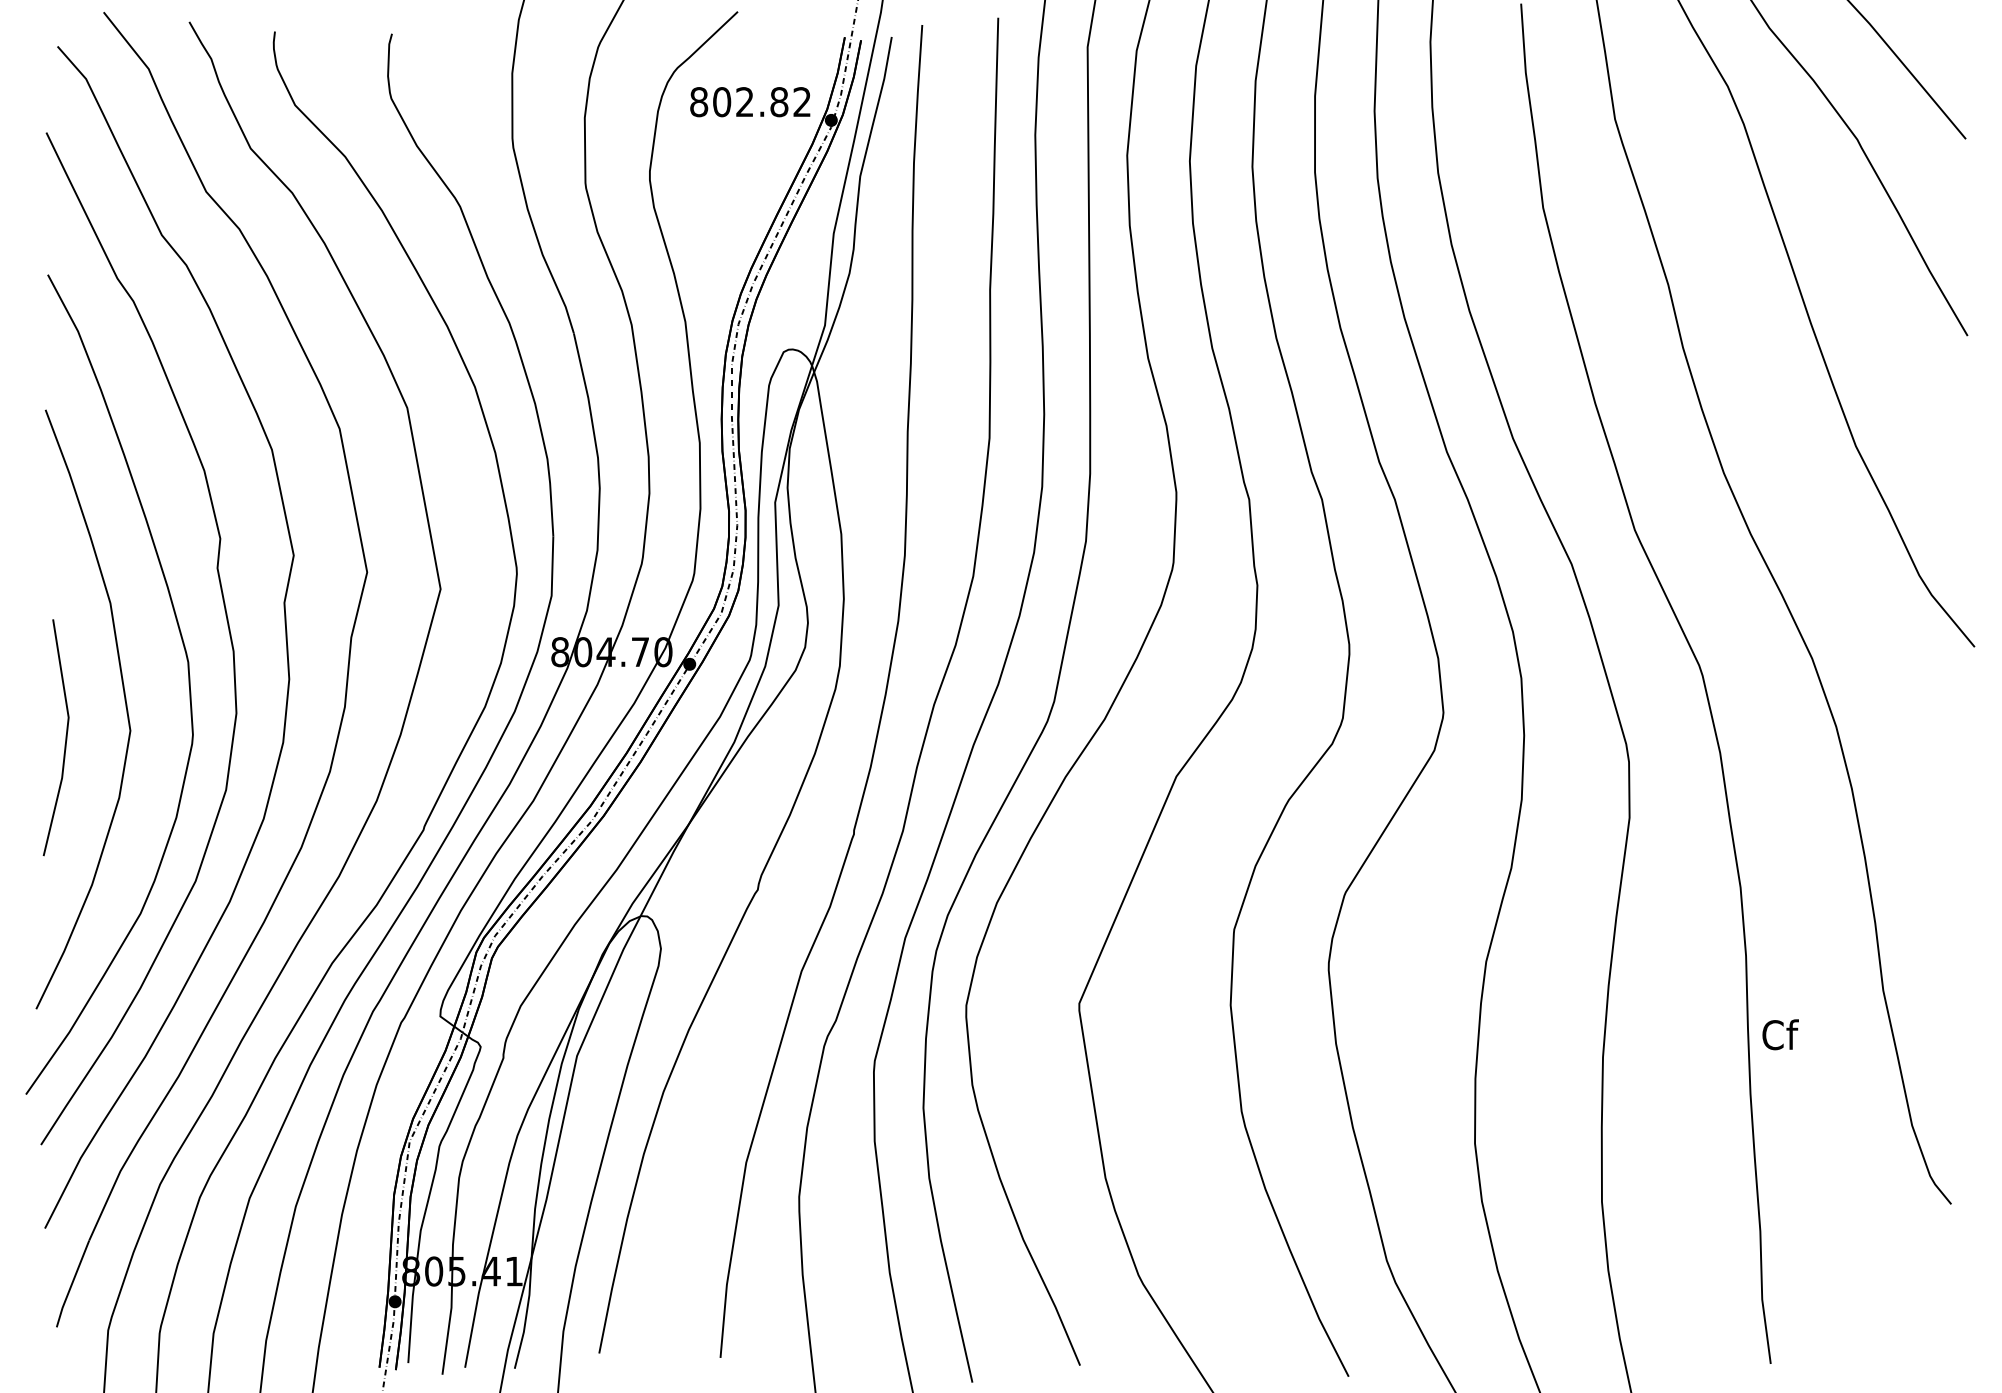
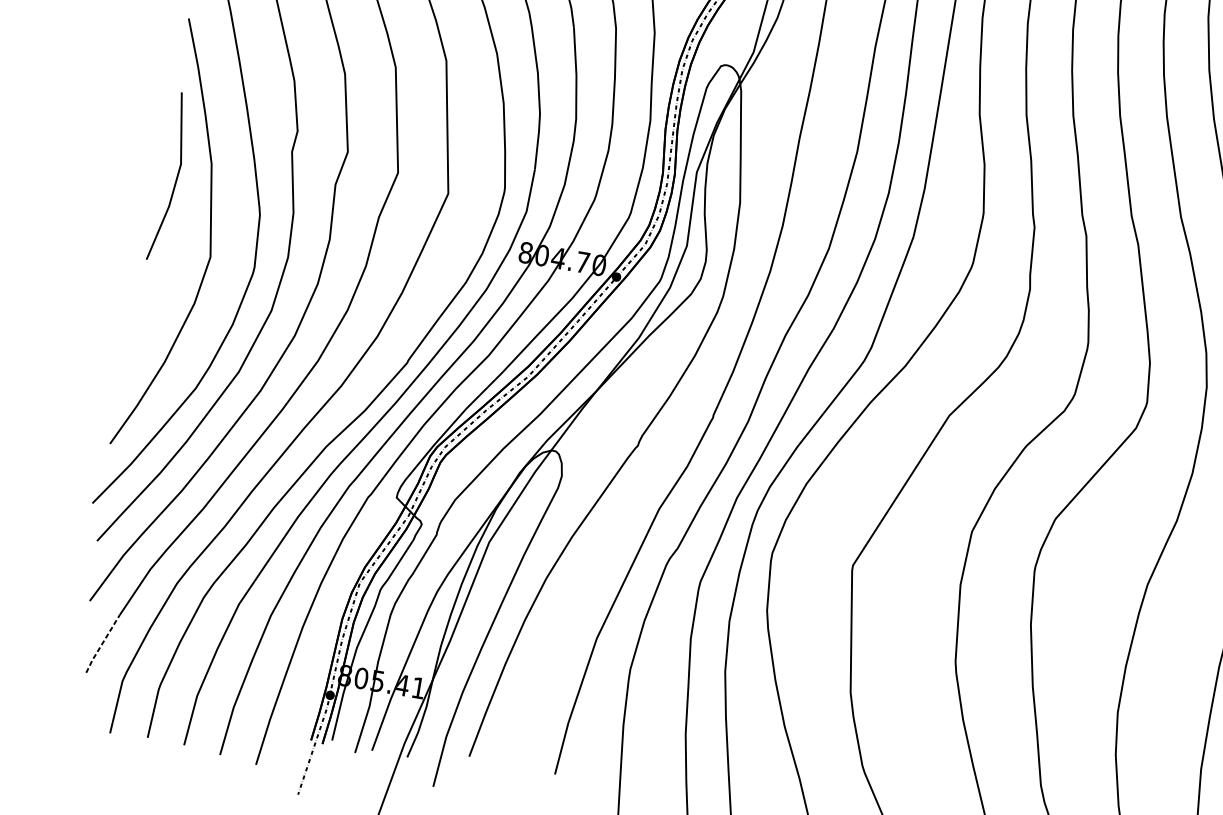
line: (65, 737) -> (176, 177), moved
line: (72, 1283) -> (102, 643), solid -> dashed

